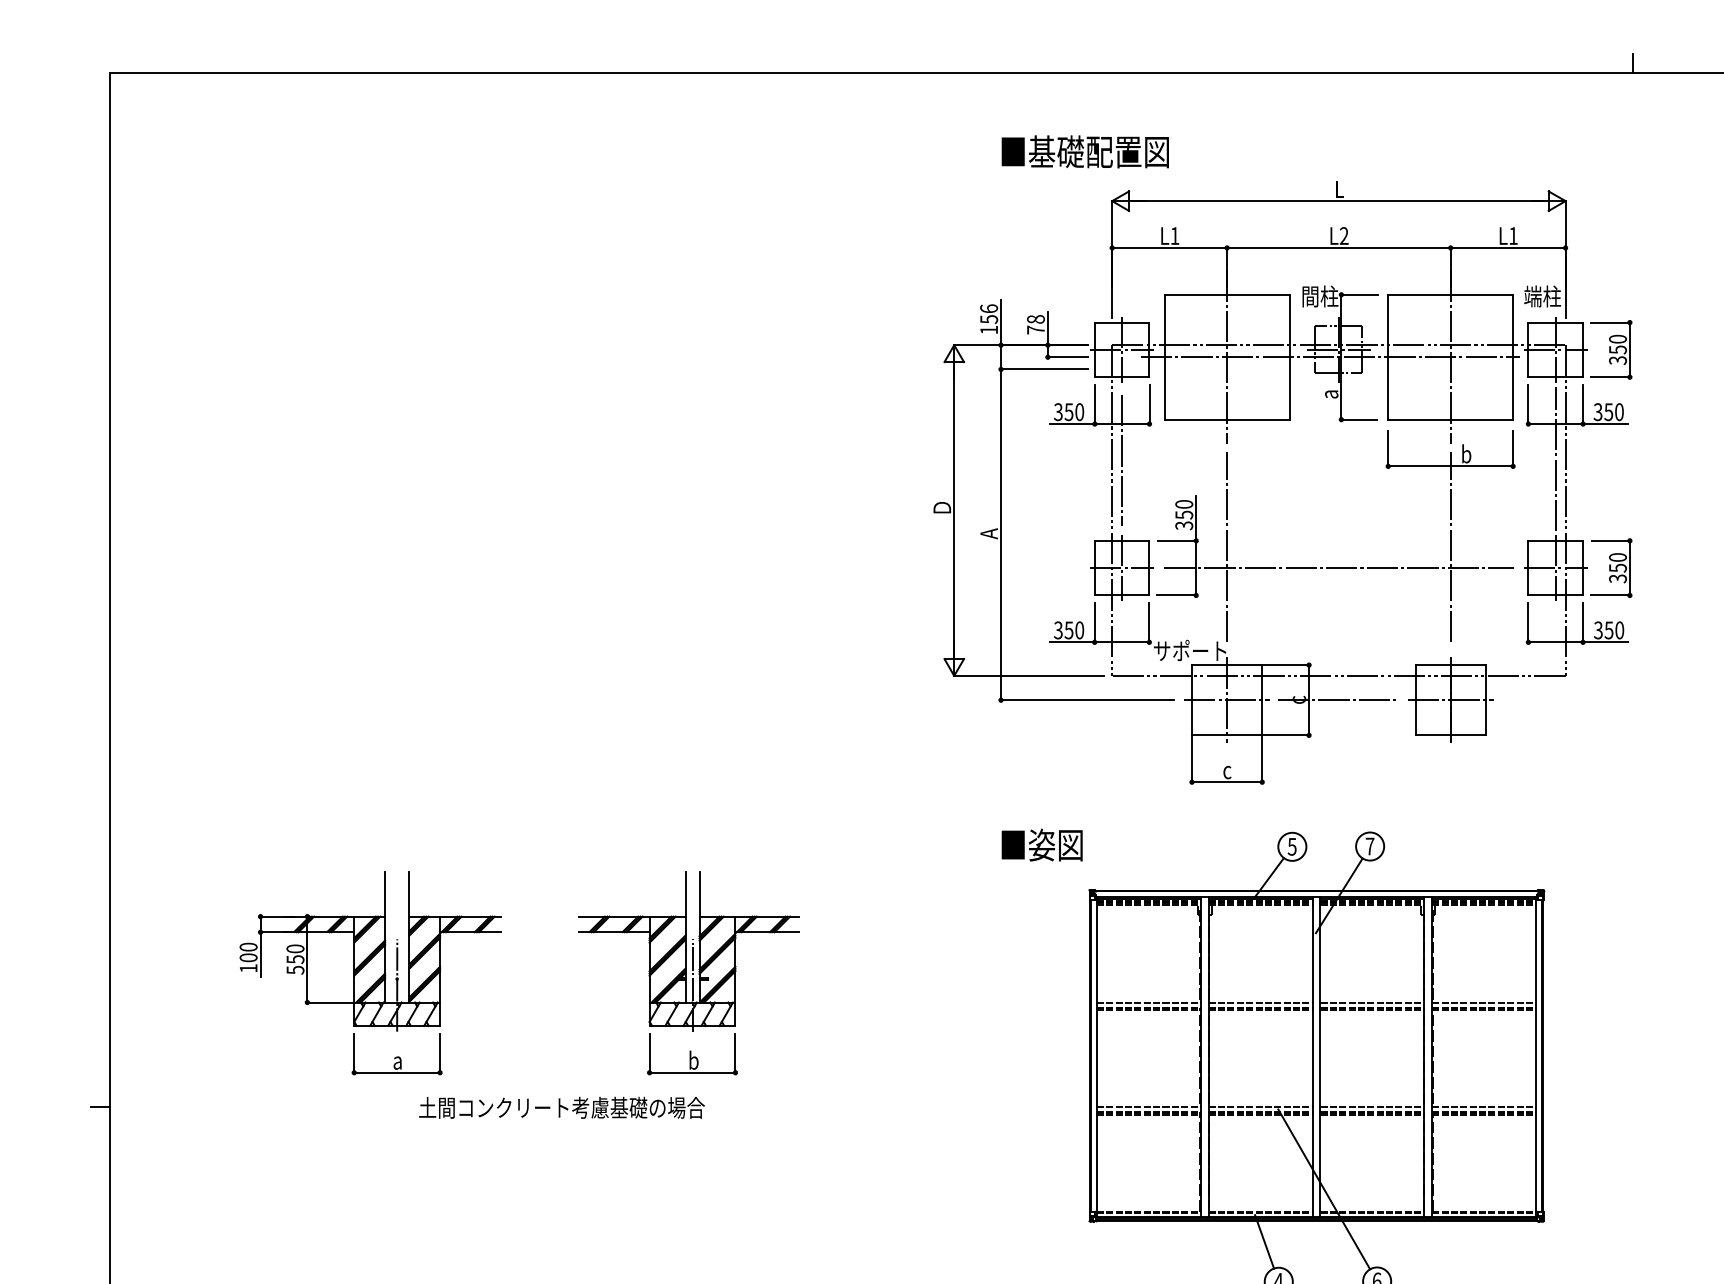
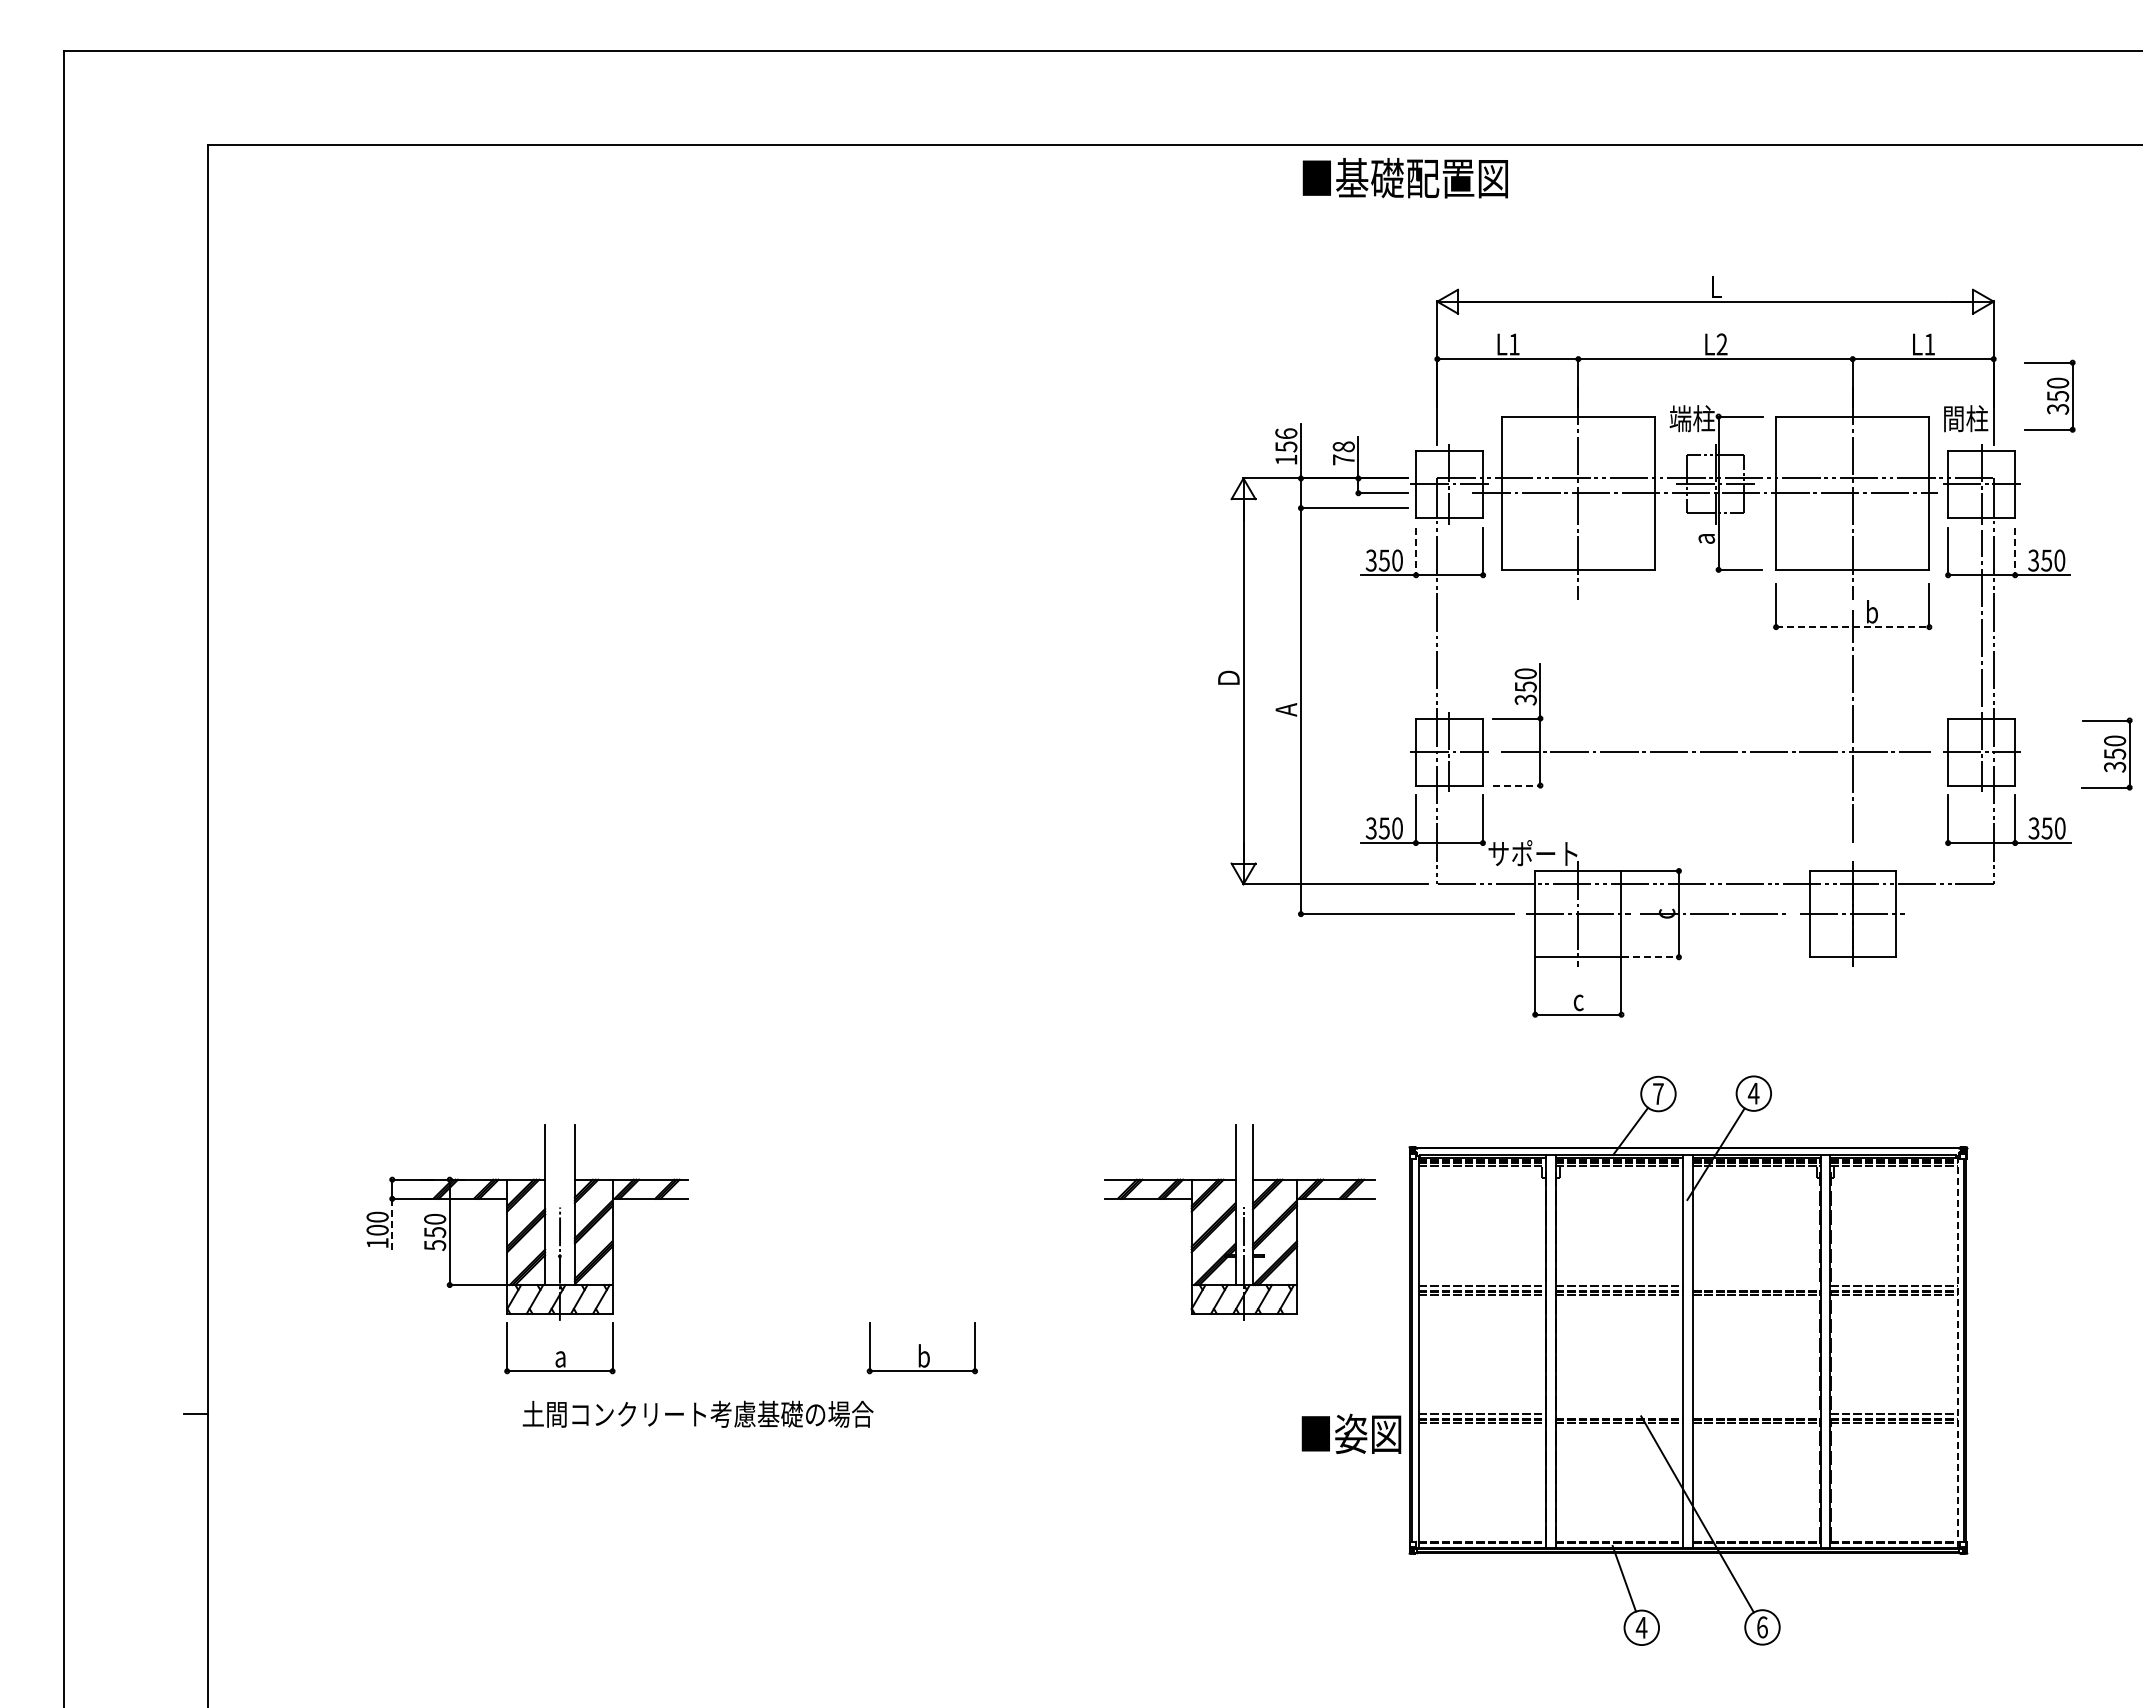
line: (1632, 63) -> (2075, 132), removed
text: (1084, 152) -> (1404, 178), moved
text: (1310, 296) -> (1680, 418), 間柱 -> 端柱
text: (1532, 296) -> (1953, 418), 端柱 -> 間柱
part: (1611, 349) -> (2049, 395), moved
line: (1095, 404) -> (1416, 551), solid -> dashed
line: (1583, 404) -> (2015, 551), solid -> dashed
line: (1122, 460) -> (1449, 619), removed
line: (1450, 466) -> (1852, 627), solid -> dashed
line: (1227, 547) -> (1578, 726), removed
part: (1611, 567) -> (2106, 753), moved
line: (1176, 595) -> (1516, 785), solid -> dashed
line: (1285, 735) -> (1650, 957), solid -> dashed
text: (1042, 844) -> (1351, 1433), moved
text: (1369, 846) -> (1753, 1093), 7 -> 4
text: (1291, 847) -> (1657, 1094), 5 -> 7
part: (688, 951) -> (1239, 1222), moved
line: (260, 954) -> (392, 1226), solid -> dashed
line: (1372, 1002) -> (1756, 1285), removed
line: (1536, 1057) -> (1957, 1352), solid -> dashed
text: (561, 1107) -> (697, 1413), moved
line: (1260, 1107) -> (1619, 1413), removed
line: (1372, 1107) -> (1756, 1413), removed

